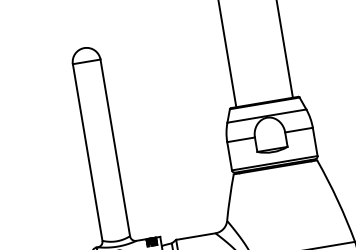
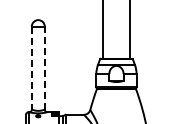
line: (114, 146) -> (44, 67), solid -> dashed
line: (87, 153) -> (31, 68), solid -> dashed

